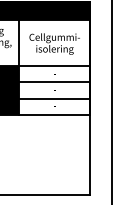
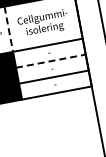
line: (19, 43) -> (9, 29), solid -> dashed
line: (55, 82) -> (51, 61), solid -> dashed

